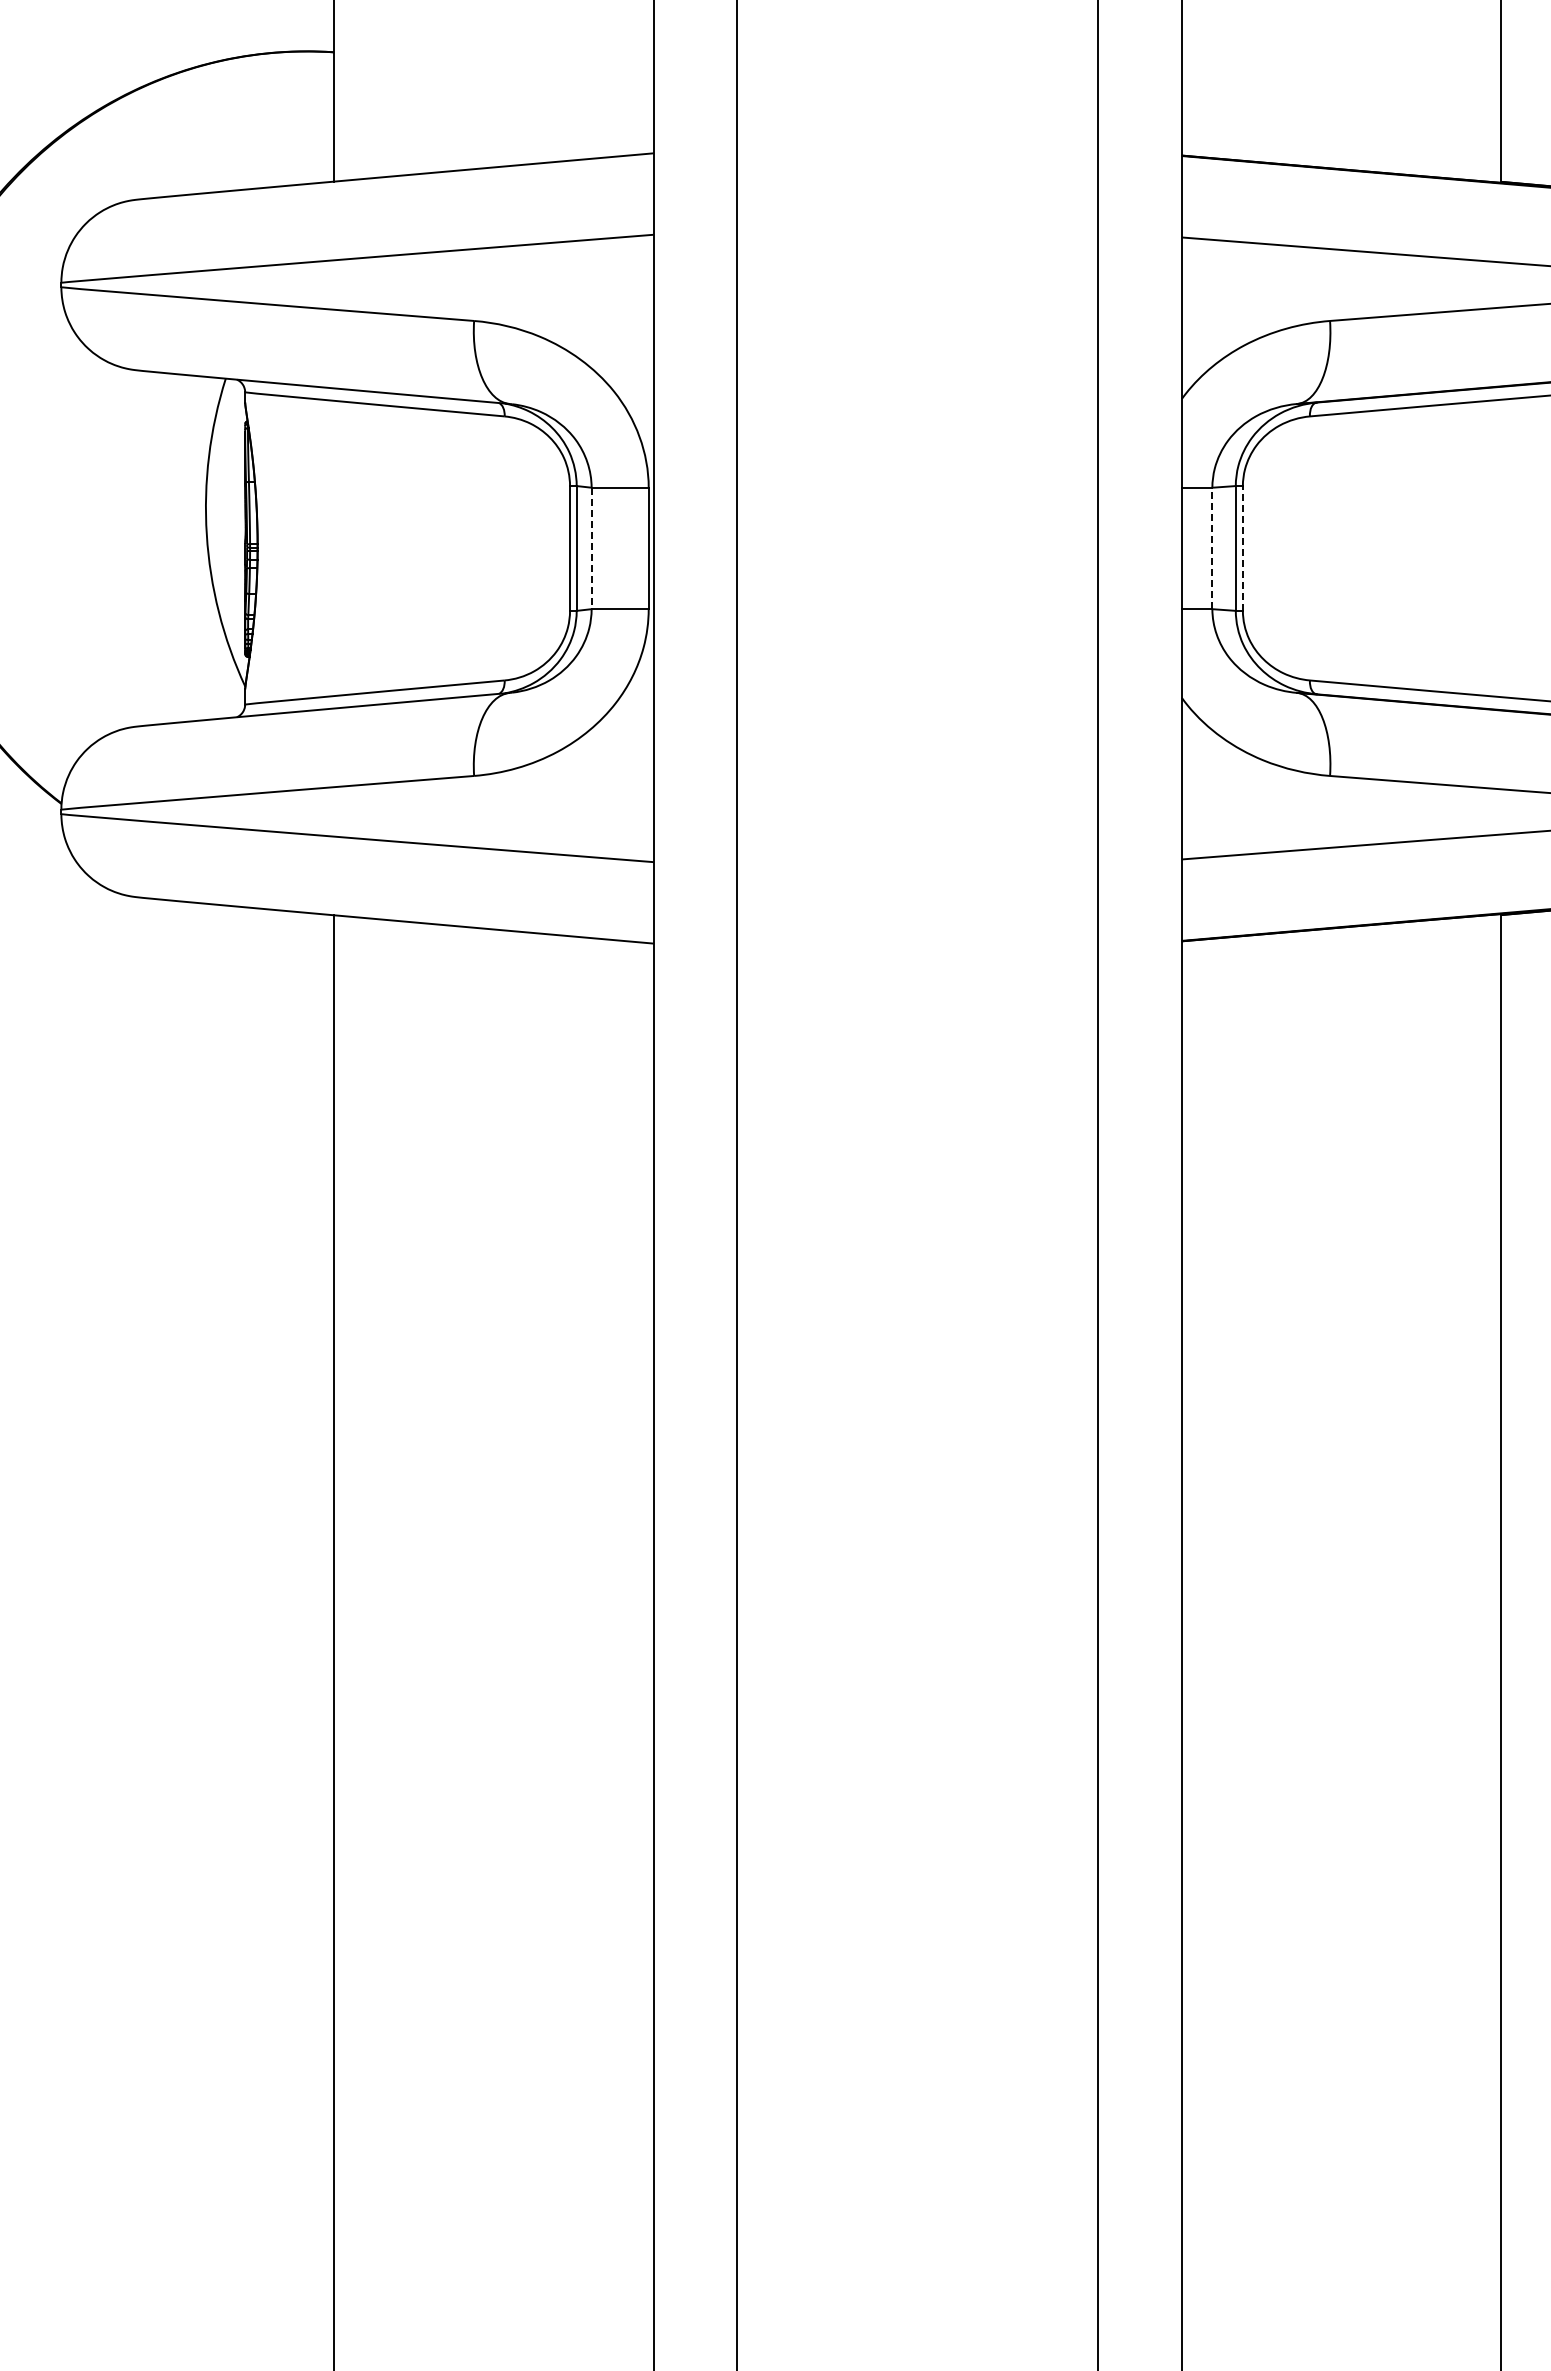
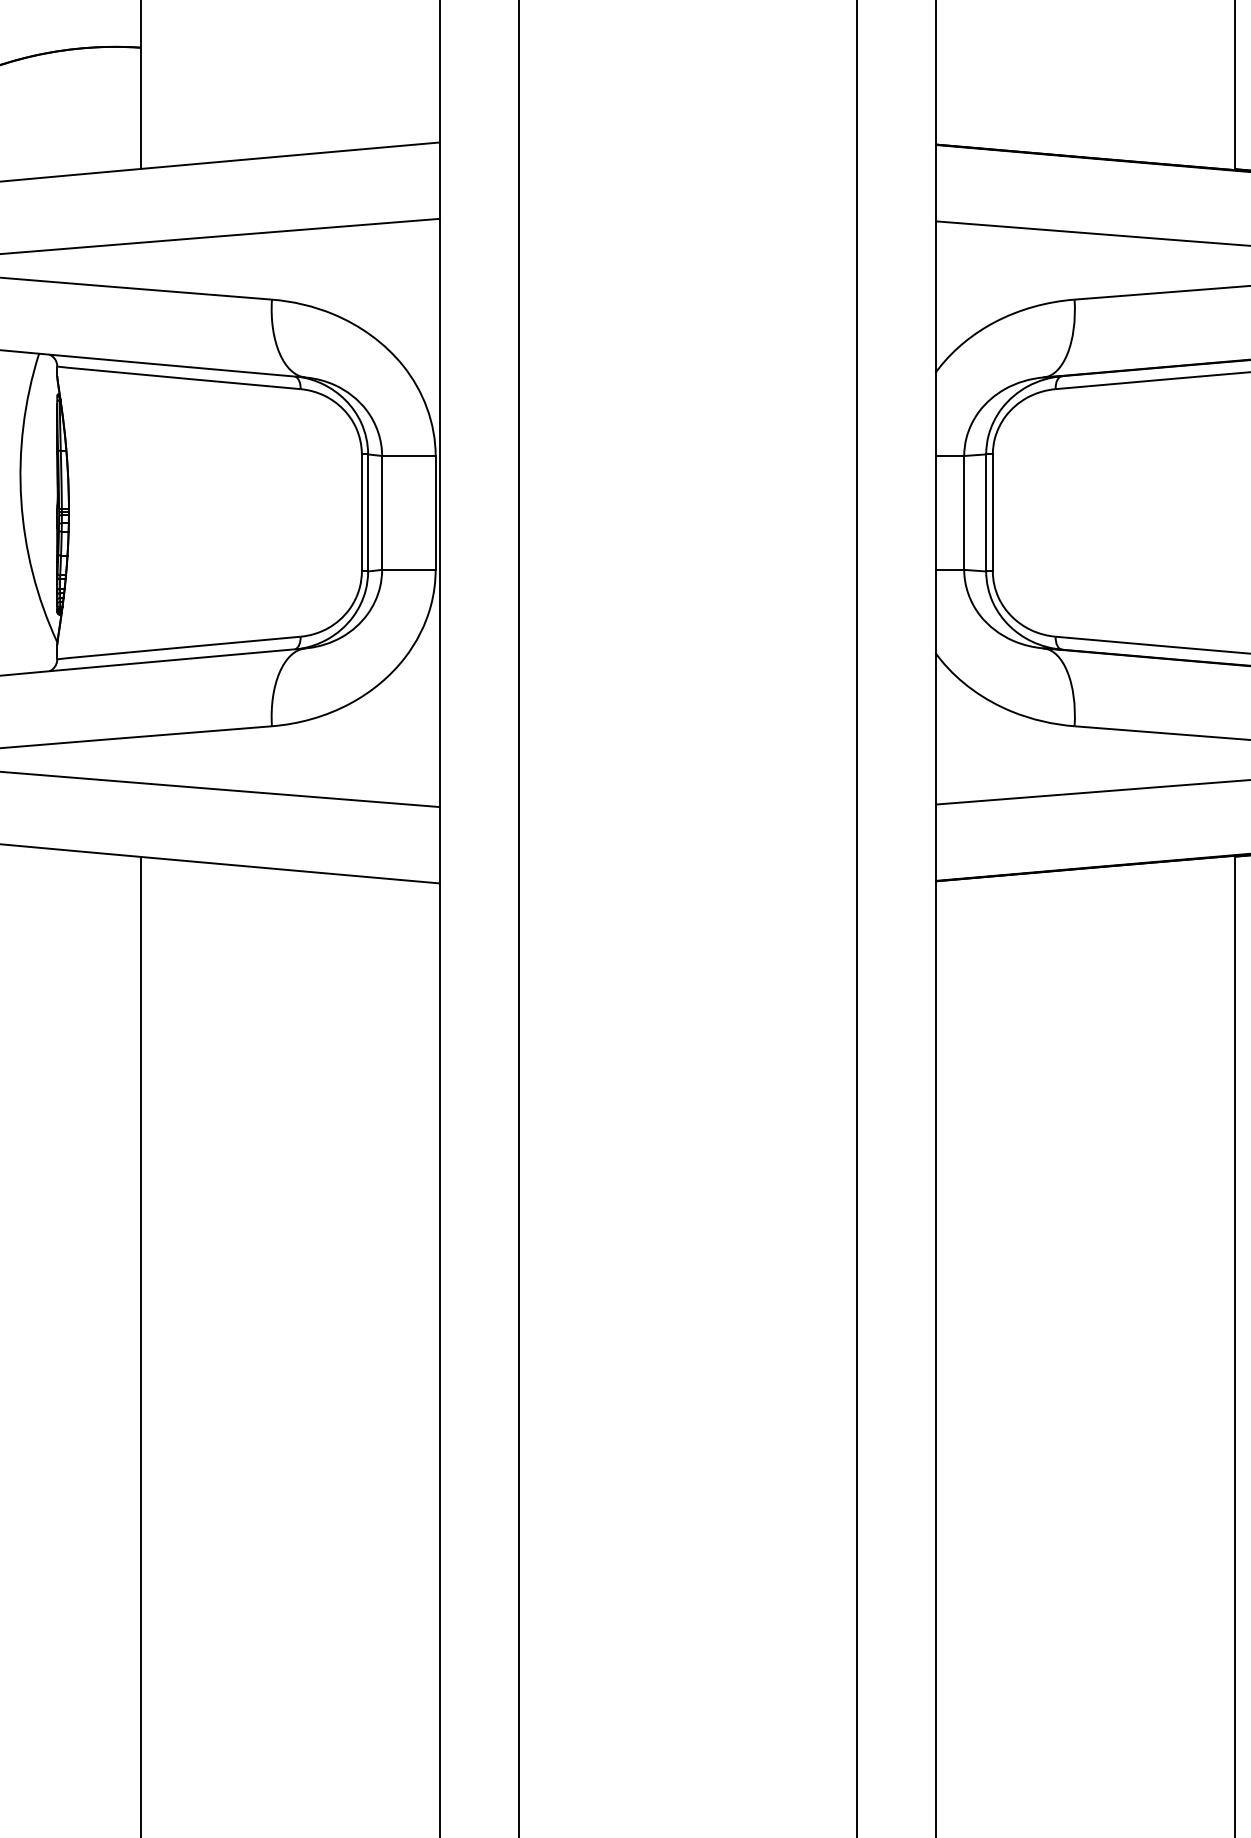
line: (1242, 547) -> (992, 512), dashed -> solid
line: (591, 548) -> (382, 512), dashed -> solid
line: (1212, 548) -> (964, 512), dashed -> solid

